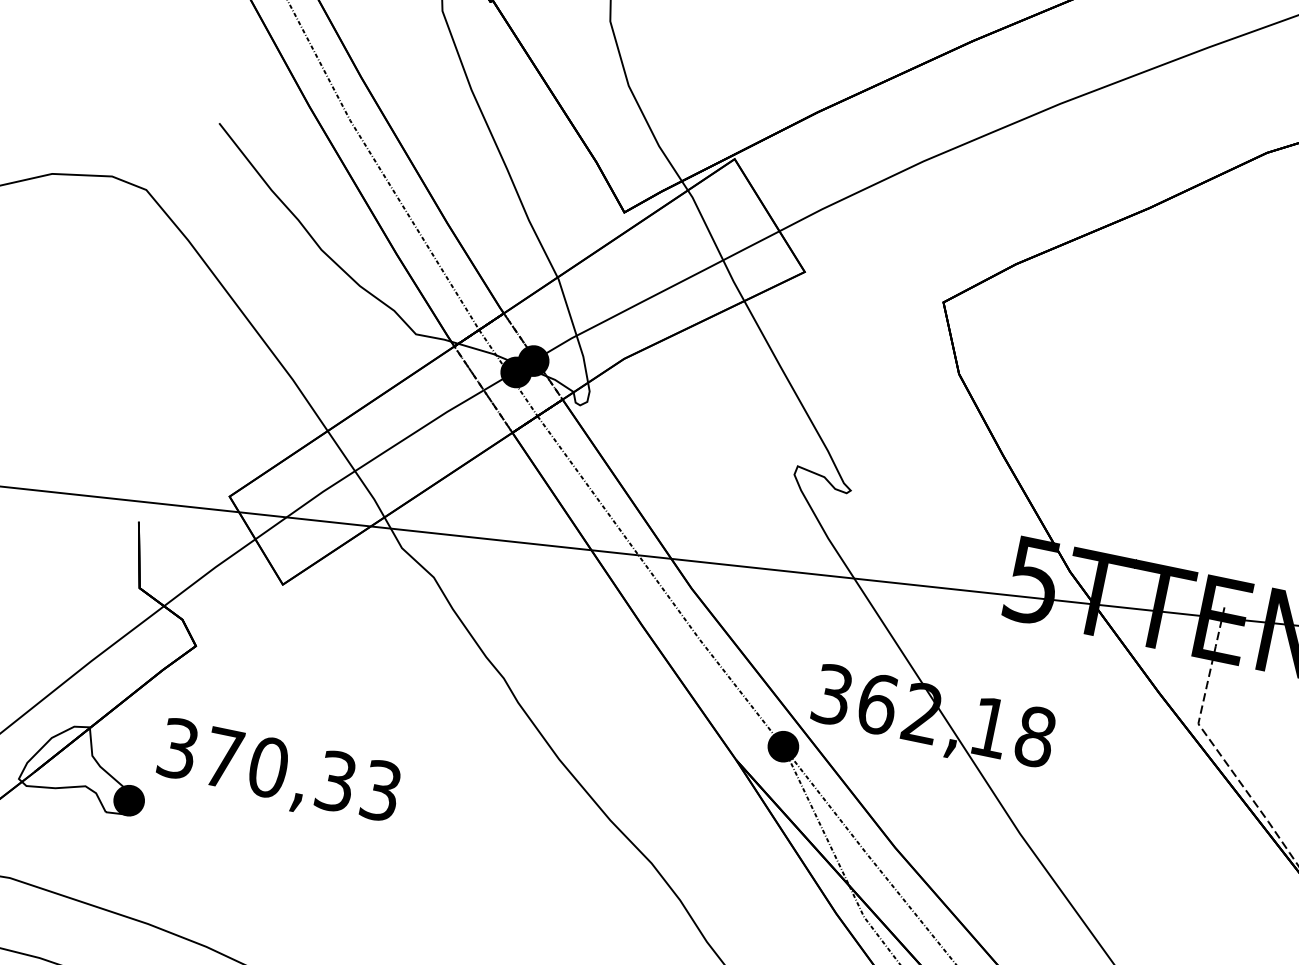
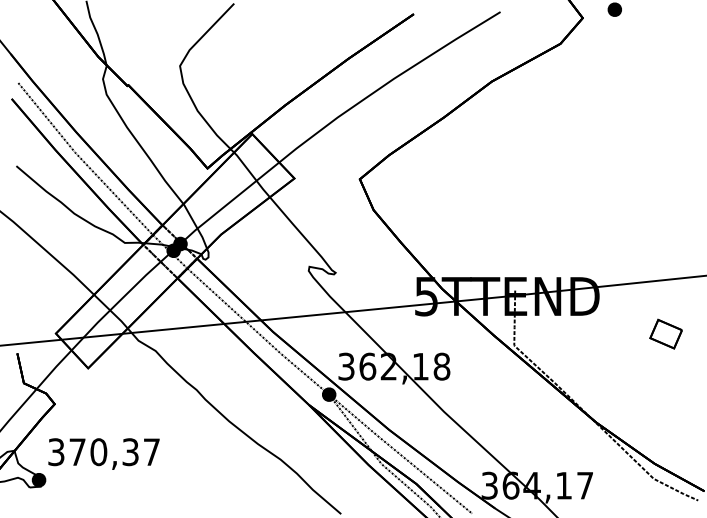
text: (380, 791) -> (151, 452), 370,33 -> 370,37

